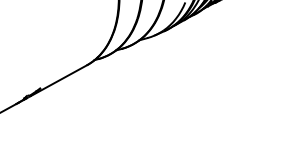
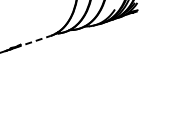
line: (58, 79) -> (32, 41), solid -> dashed

